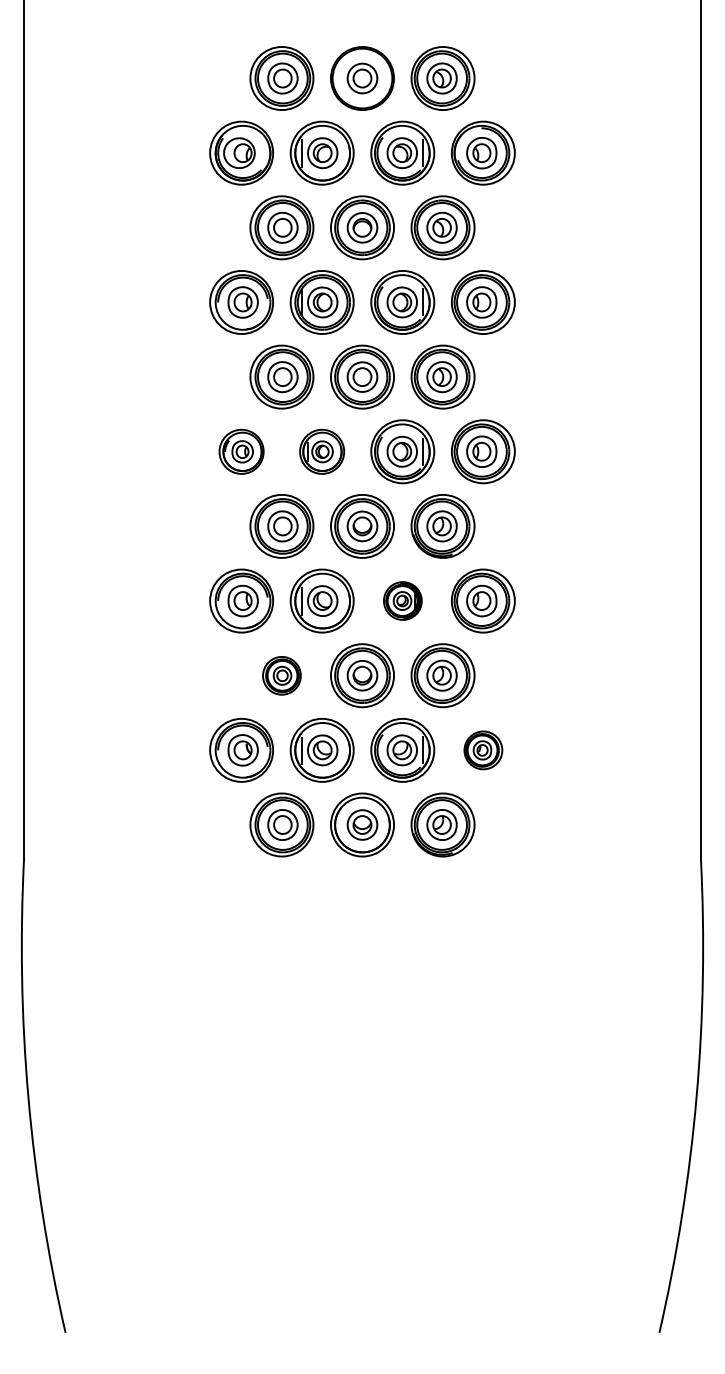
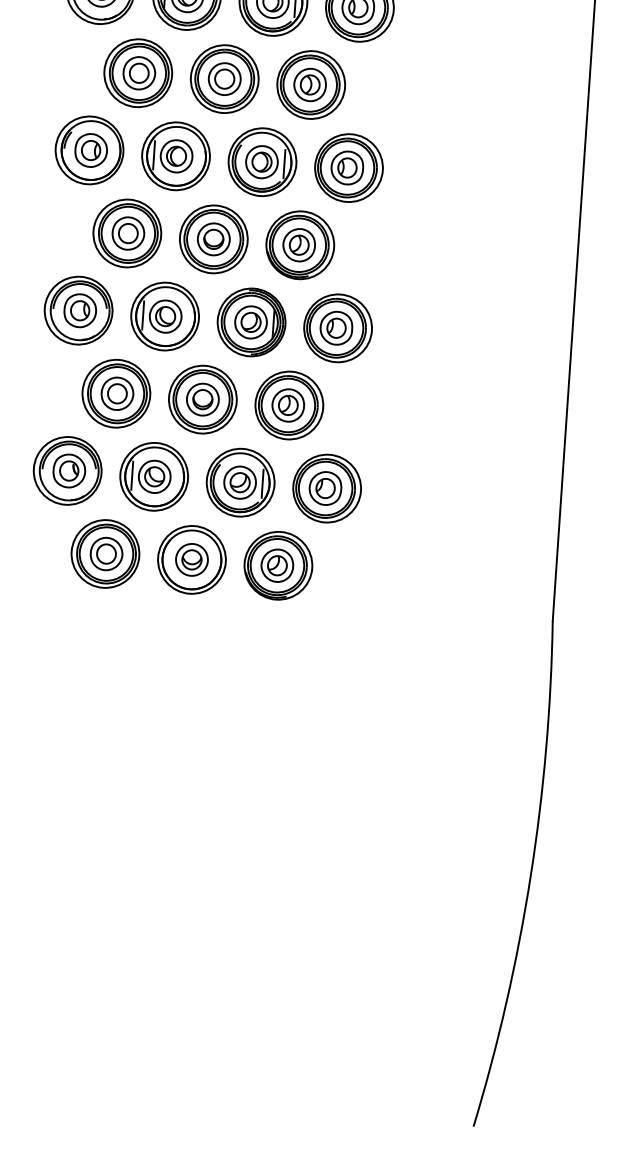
part: (241, 451) -> (89, 150), size x1.43
part: (321, 451) -> (175, 155), size x1.43
part: (402, 600) -> (251, 321), size x1.67
part: (281, 675) -> (115, 393), size x1.67
part: (483, 750) -> (327, 488), size x1.67

